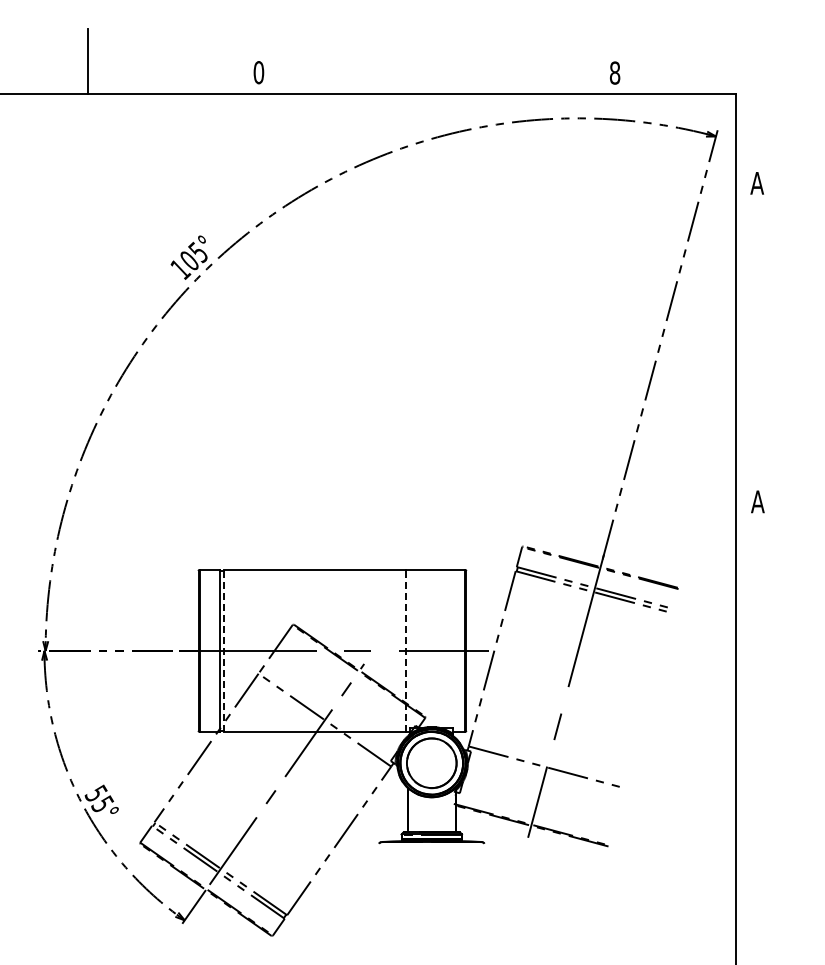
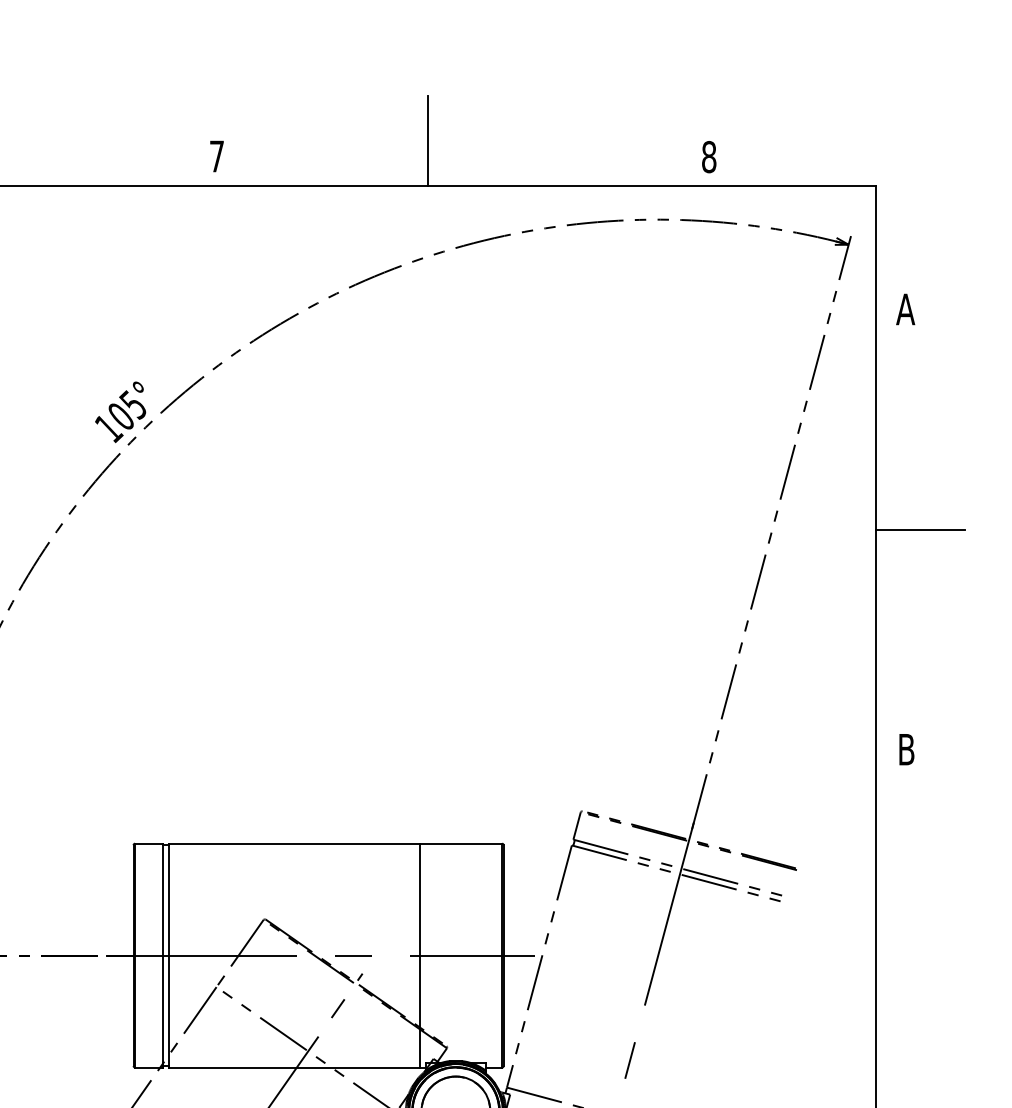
line: (411, 60) -> (427, 139), added
text: (258, 72) -> (216, 156), 0 -> 7
line: (767, 343) -> (919, 530), added
text: (757, 501) -> (906, 749), A -> B
line: (224, 650) -> (169, 955), dashed -> solid
line: (405, 650) -> (419, 955), dashed -> solid

